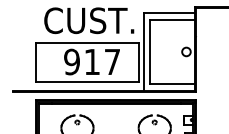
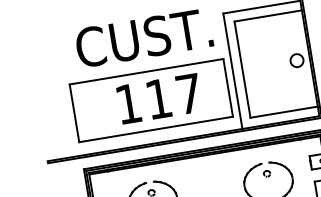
text: (71, 61) -> (127, 103), 917 -> 117

